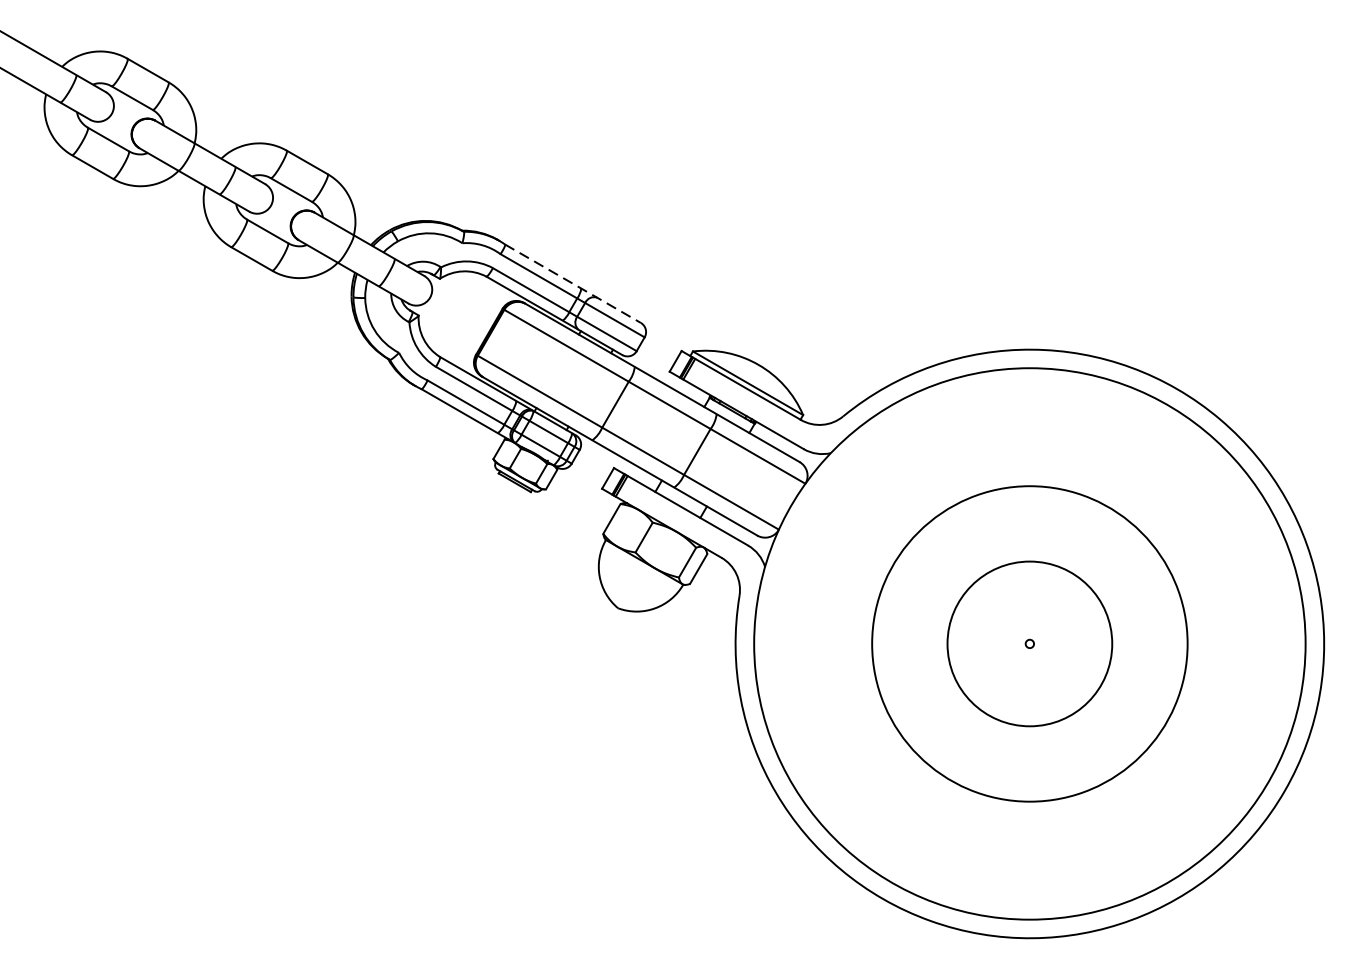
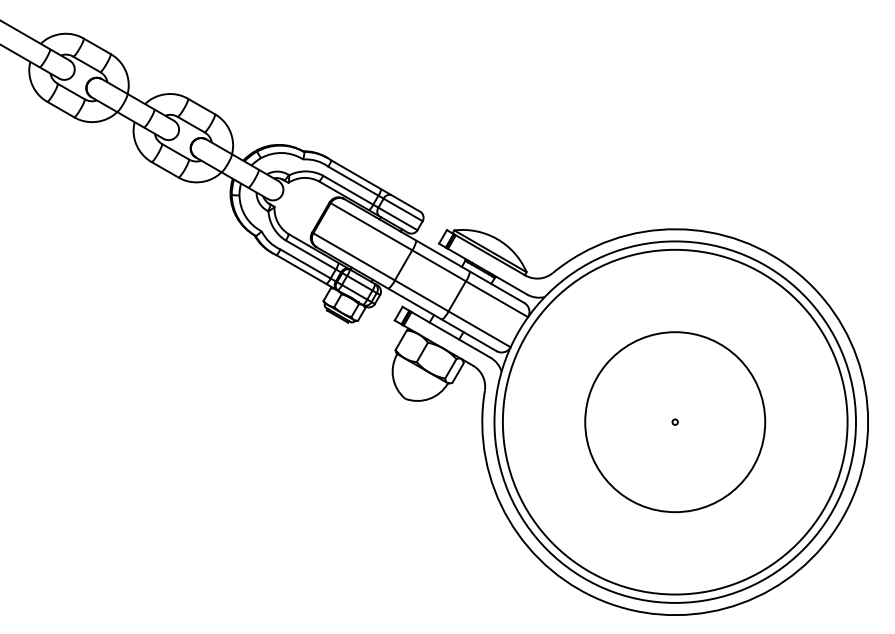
line: (574, 284) -> (376, 186), dashed -> solid
circle: (1028, 642) -> (674, 421), size x1.67
circle: (1030, 644) -> (675, 422), size x1.67

